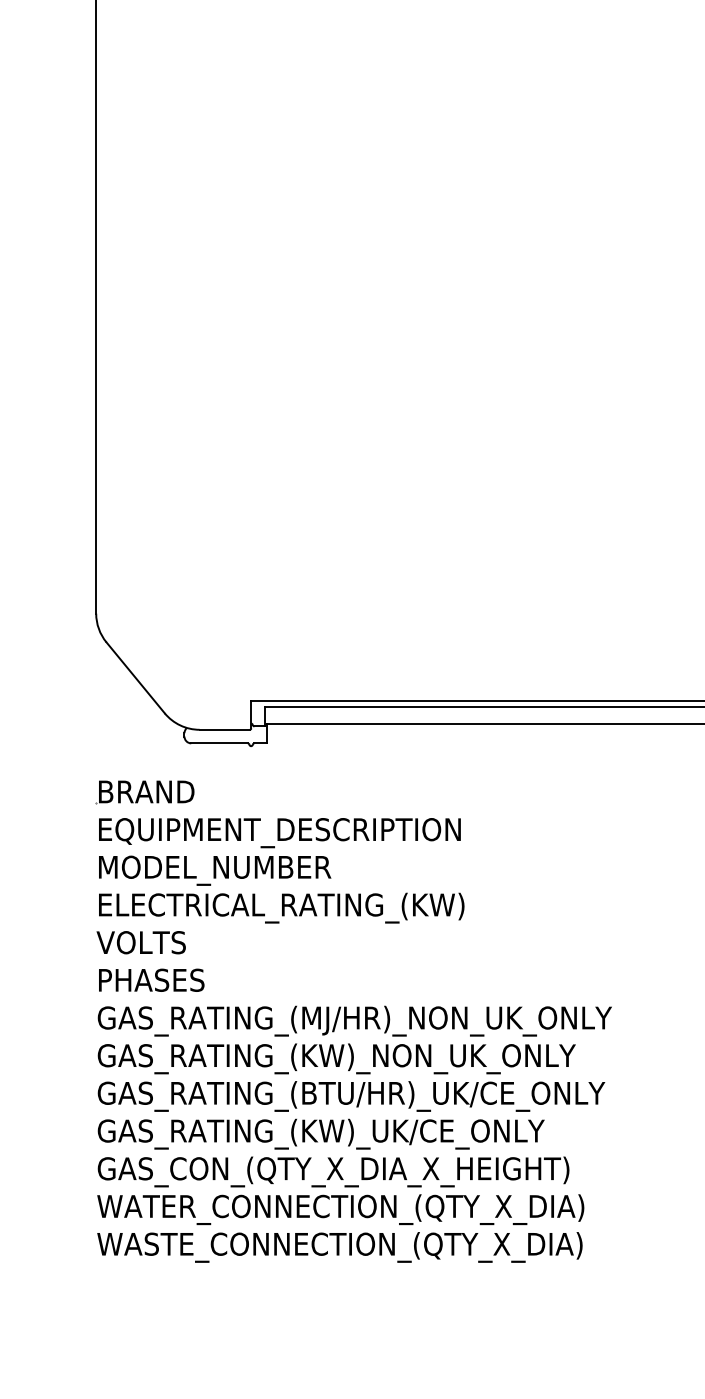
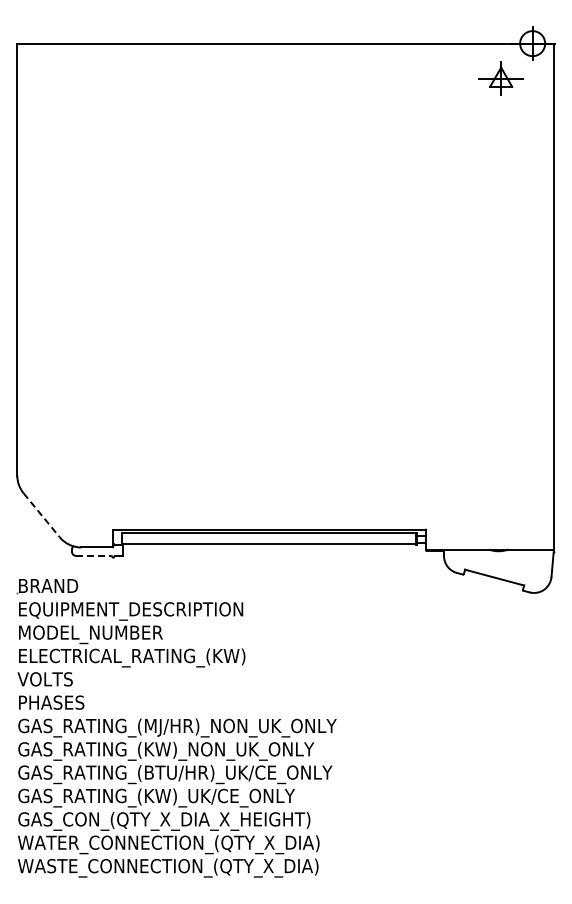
line: (136, 678) -> (42, 515), solid -> dashed
line: (219, 742) -> (93, 555), solid -> dashed

